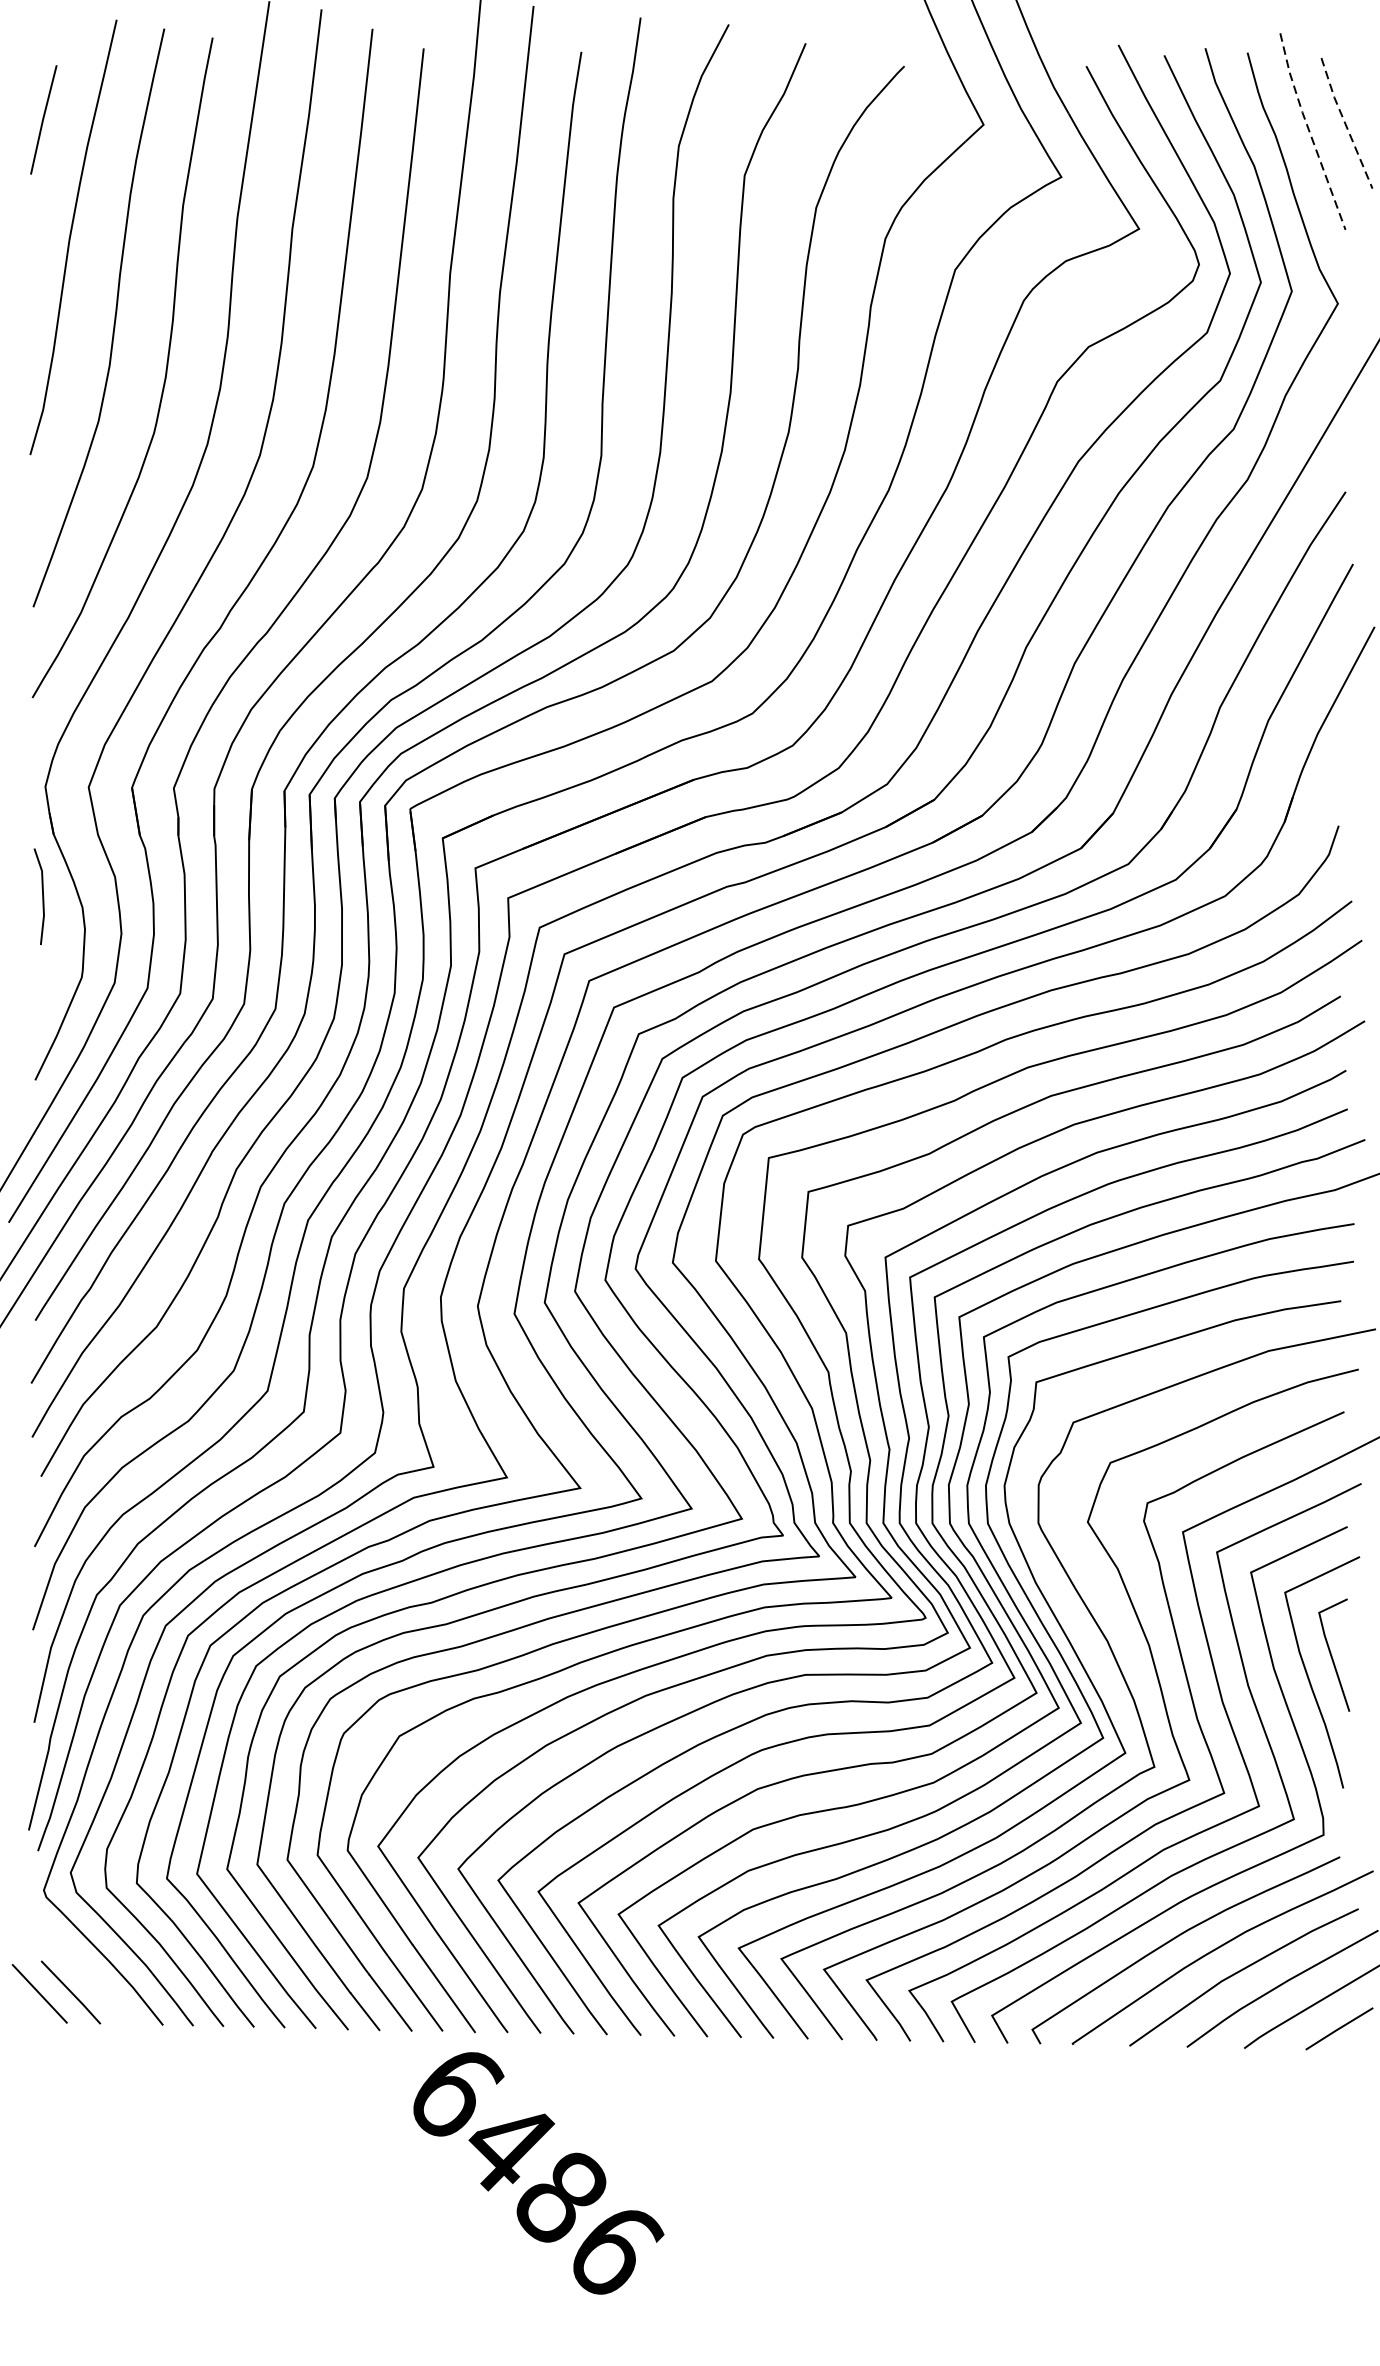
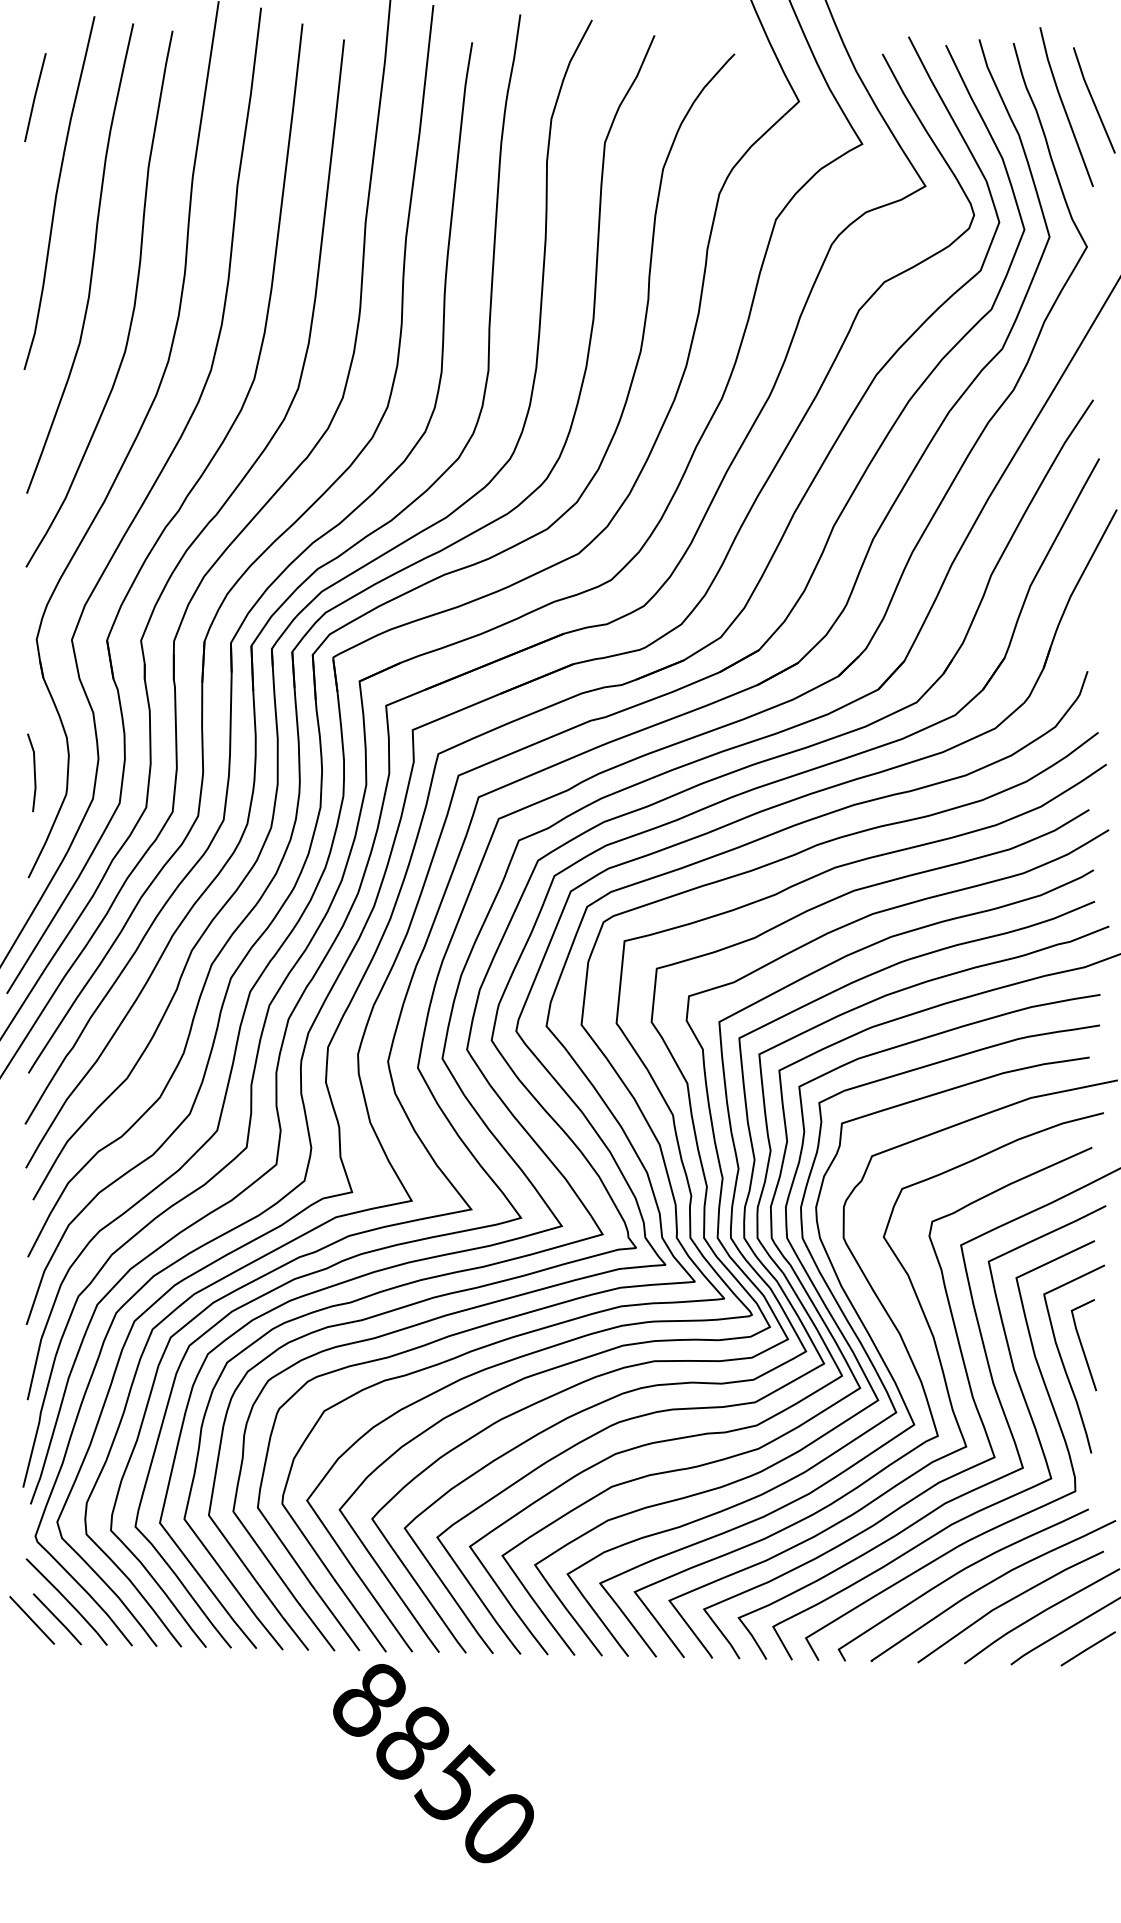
line: (1344, 123) -> (1092, 100), dashed -> solid
line: (1310, 132) -> (1064, 107), dashed -> solid
line: (41, 895) -> (33, 771), moved
curve: (82, 1969) -> (66, 1600), added
text: (537, 2171) -> (436, 1764), 6486 -> 8850

